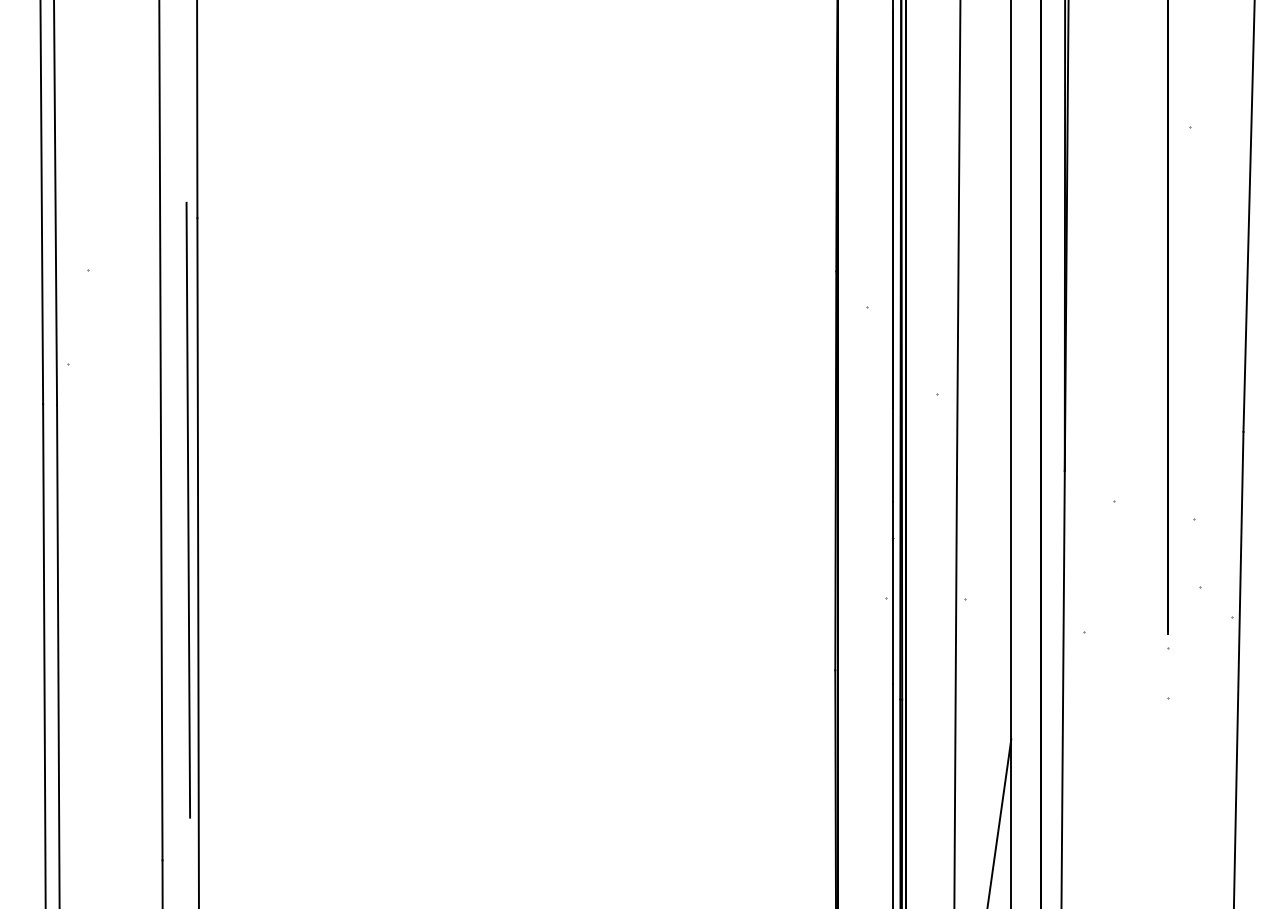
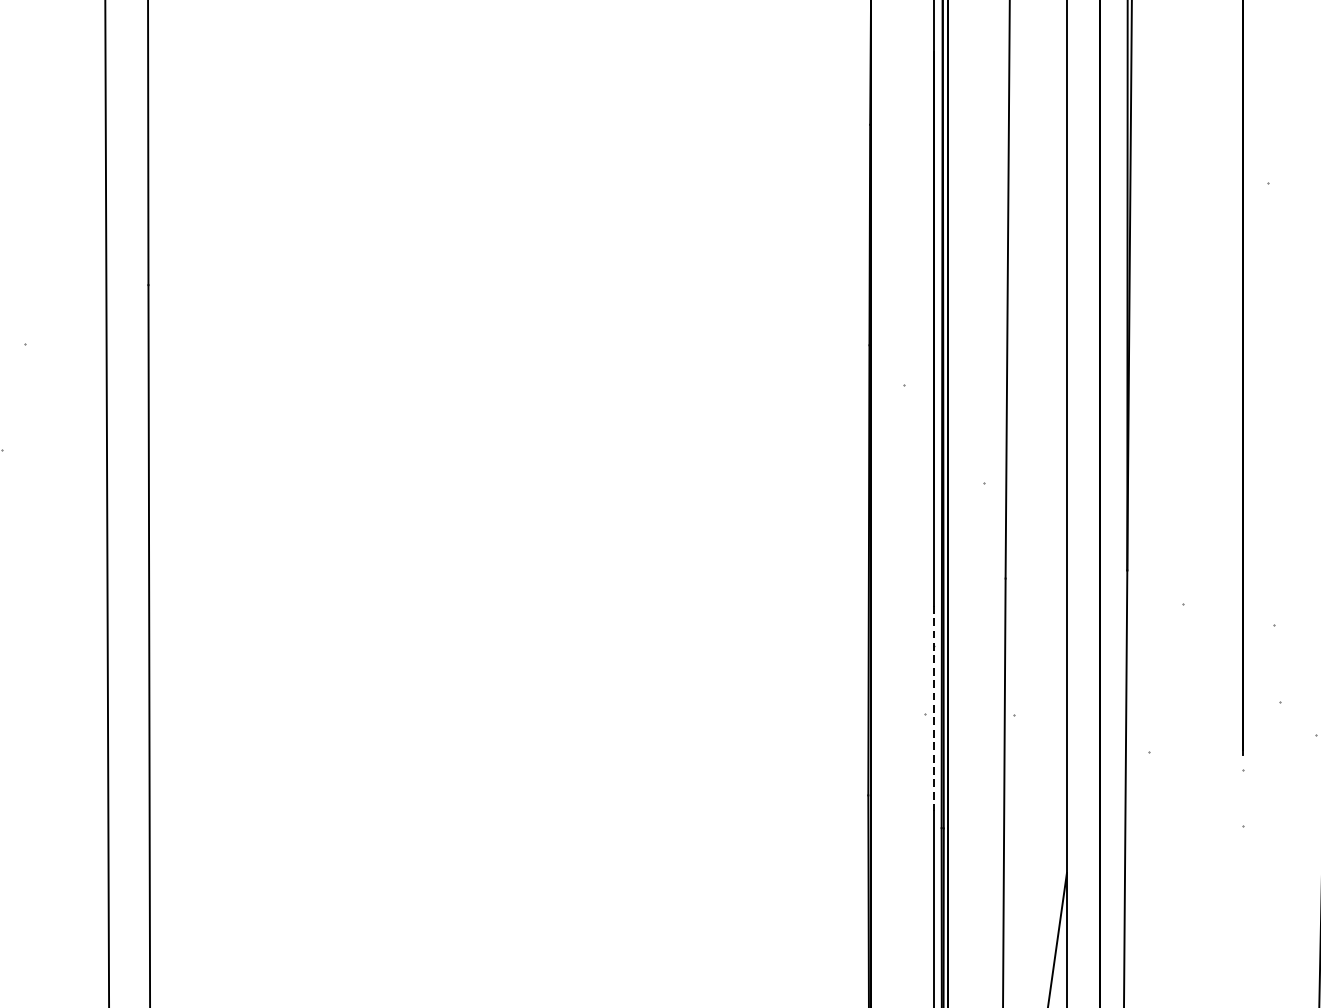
line: (188, 509) -> (138, 613), removed
line: (893, 593) -> (933, 708), solid -> dashed

